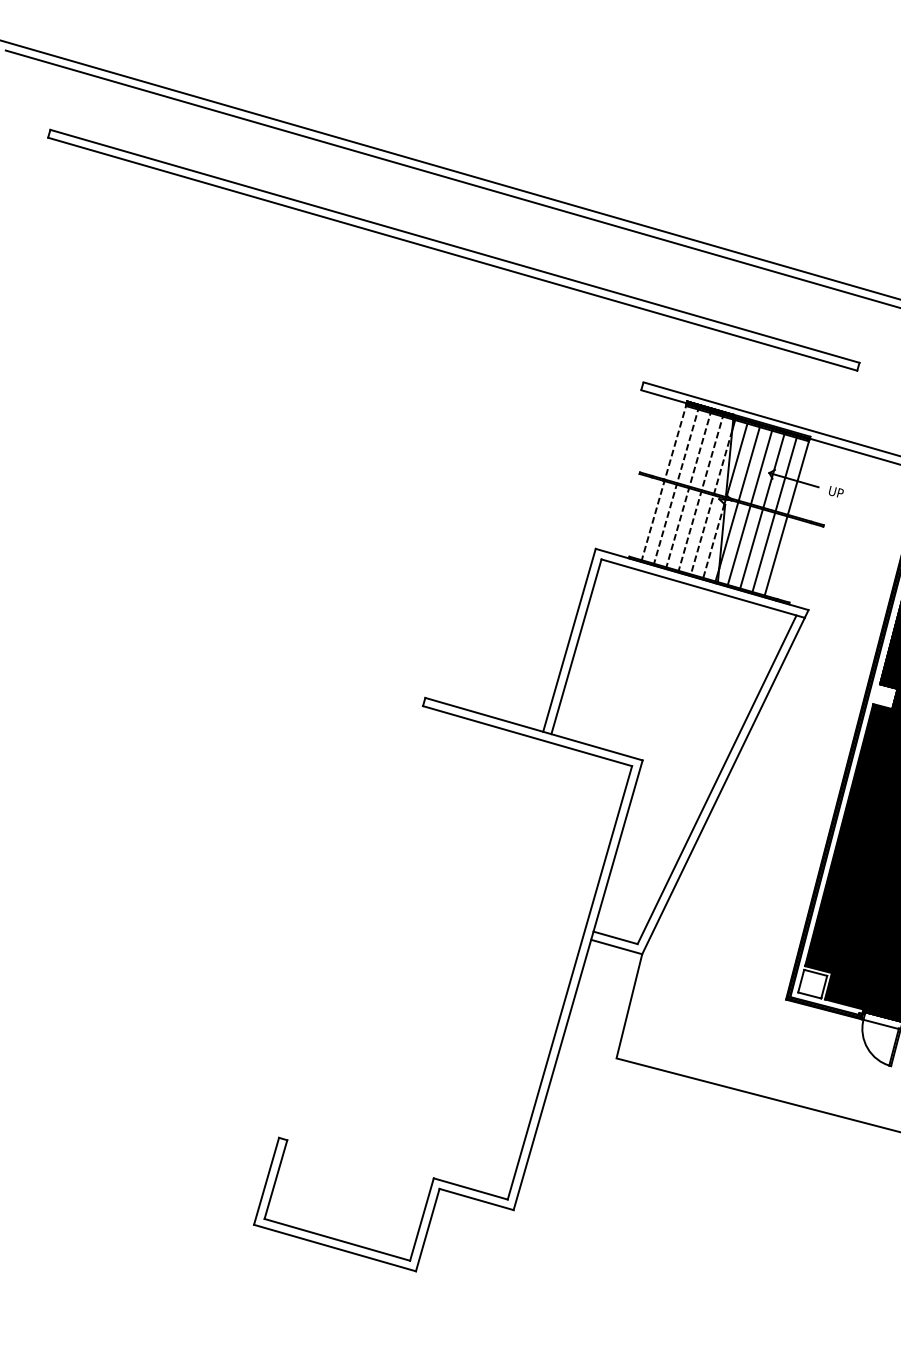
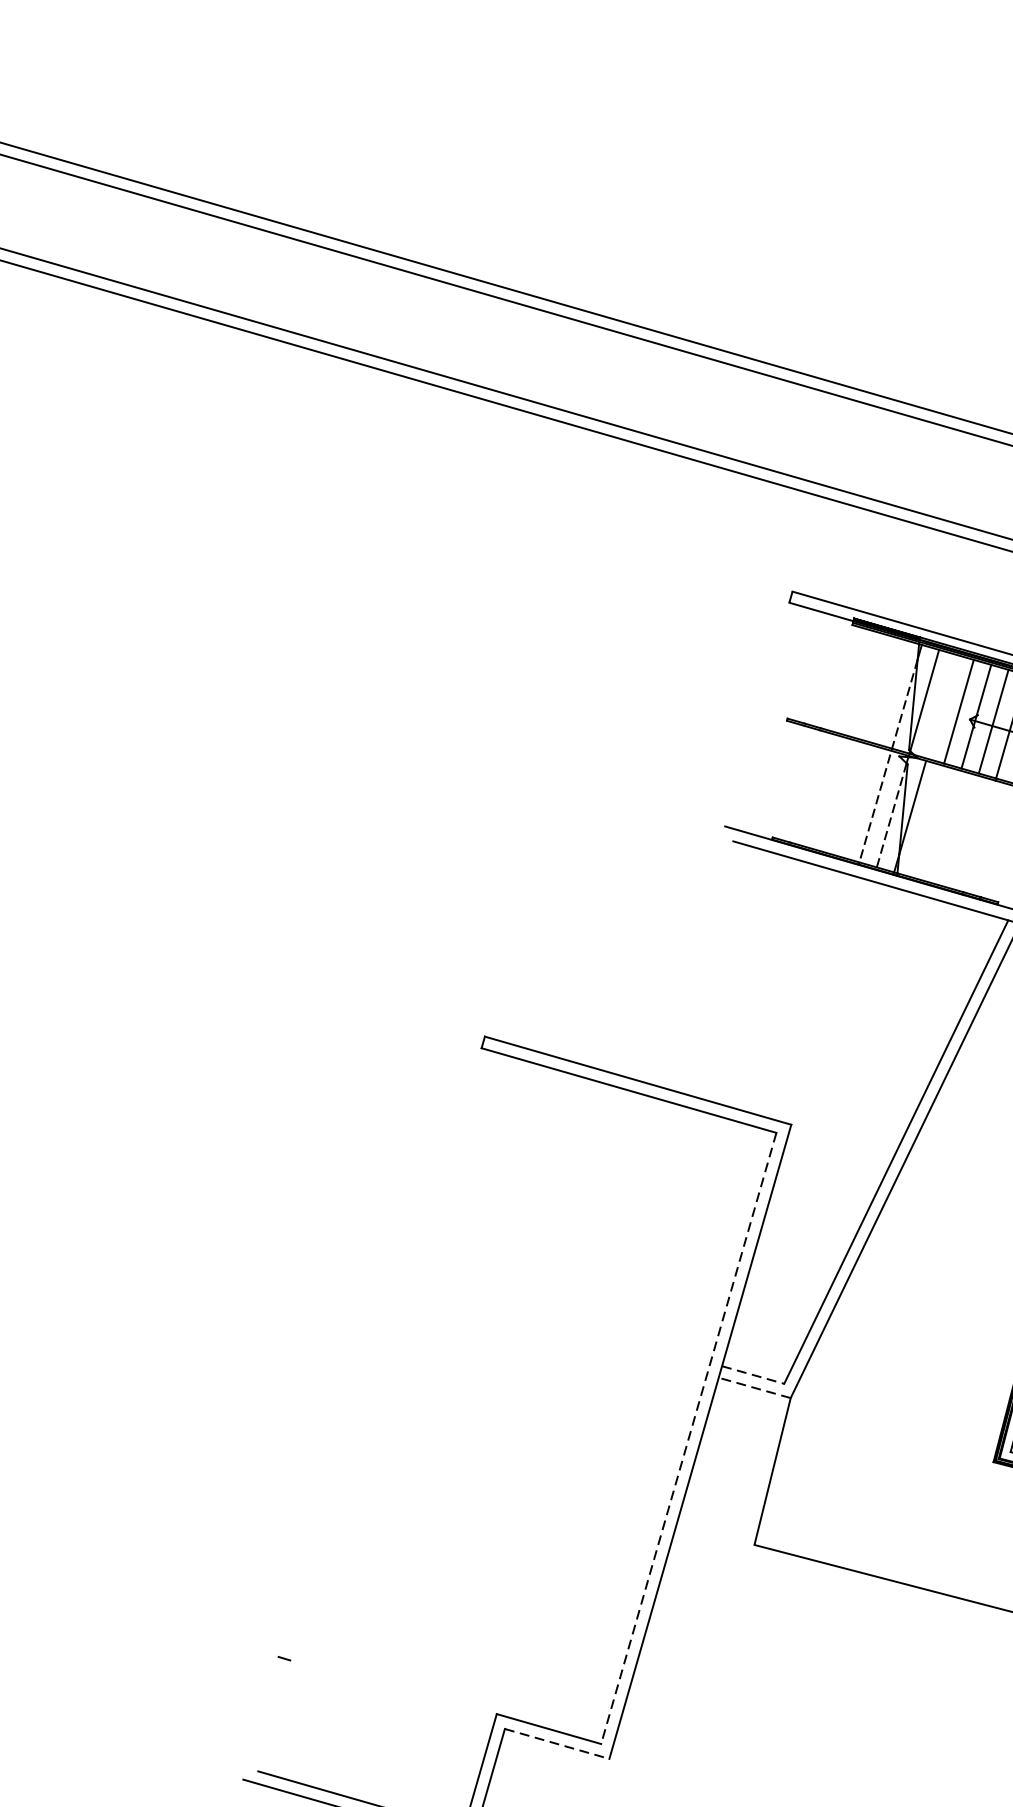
line: (748, 463) -> (940, 706), removed
line: (664, 480) -> (822, 730), removed
line: (676, 485) -> (839, 737), removed
line: (688, 489) -> (855, 742), removed
line: (701, 492) -> (874, 746), removed
line: (738, 544) -> (926, 820), removed
line: (751, 548) -> (944, 825), removed
line: (763, 552) -> (961, 831), removed
line: (775, 555) -> (978, 835), removed
line: (569, 639) -> (688, 954), removed
line: (576, 646) -> (698, 964), removed
line: (615, 937) -> (753, 1374), solid -> dashed
line: (616, 947) -> (754, 1388), solid -> dashed
line: (569, 983) -> (688, 1439), solid -> dashed
line: (275, 1179) -> (273, 1715), removed
line: (266, 1180) -> (260, 1717), removed
line: (476, 1199) -> (557, 1743), solid -> dashed

